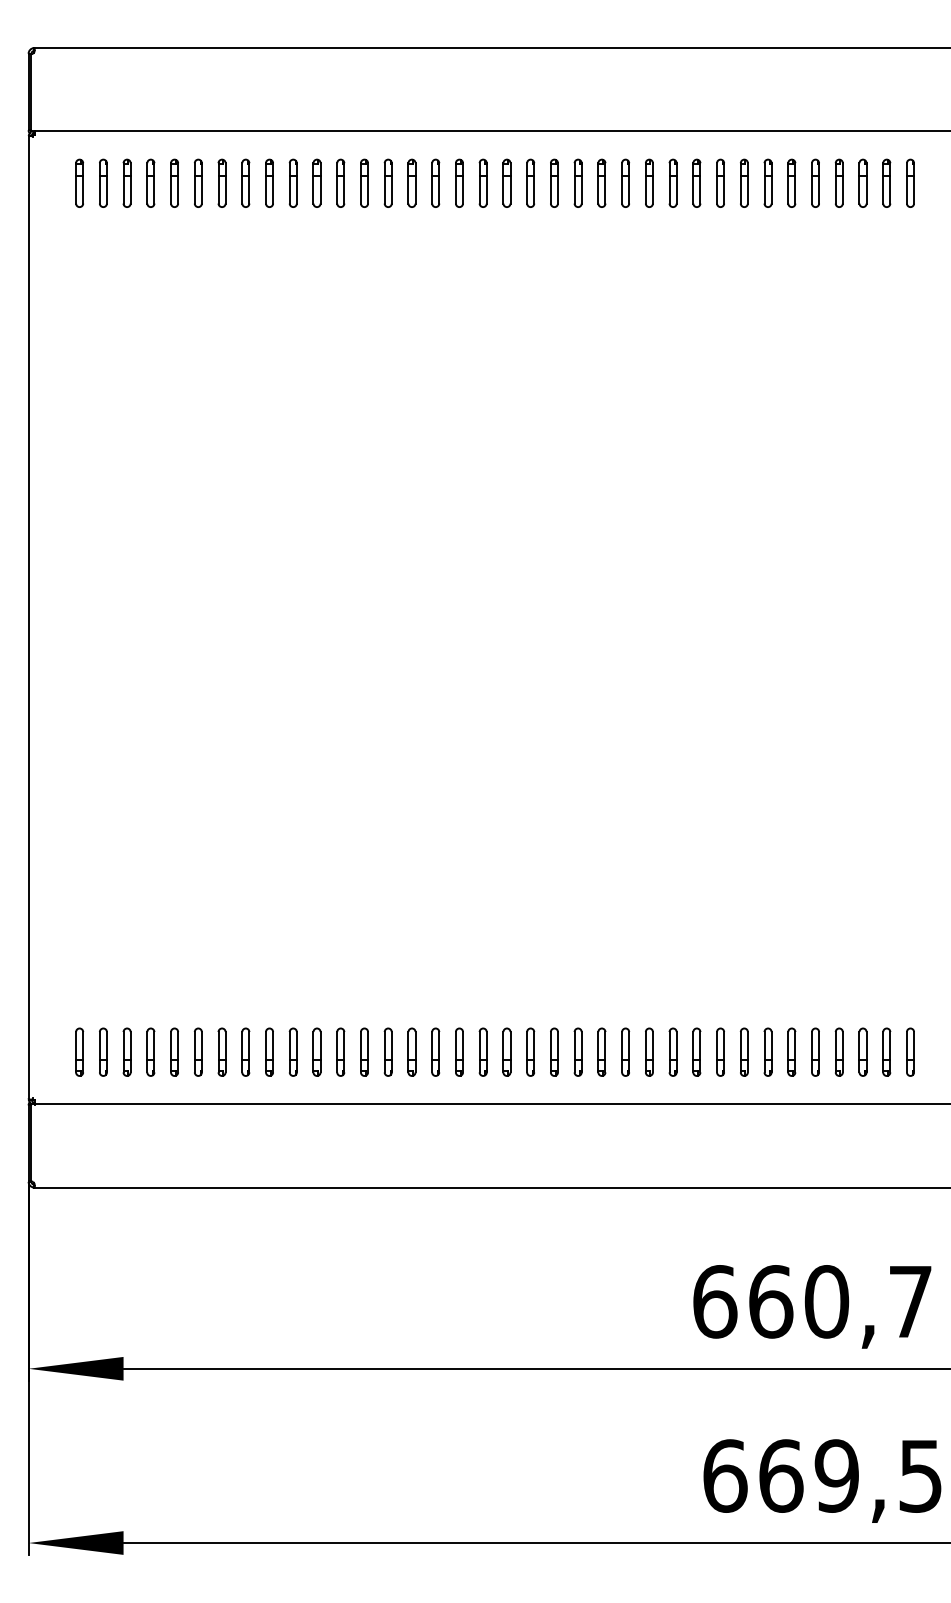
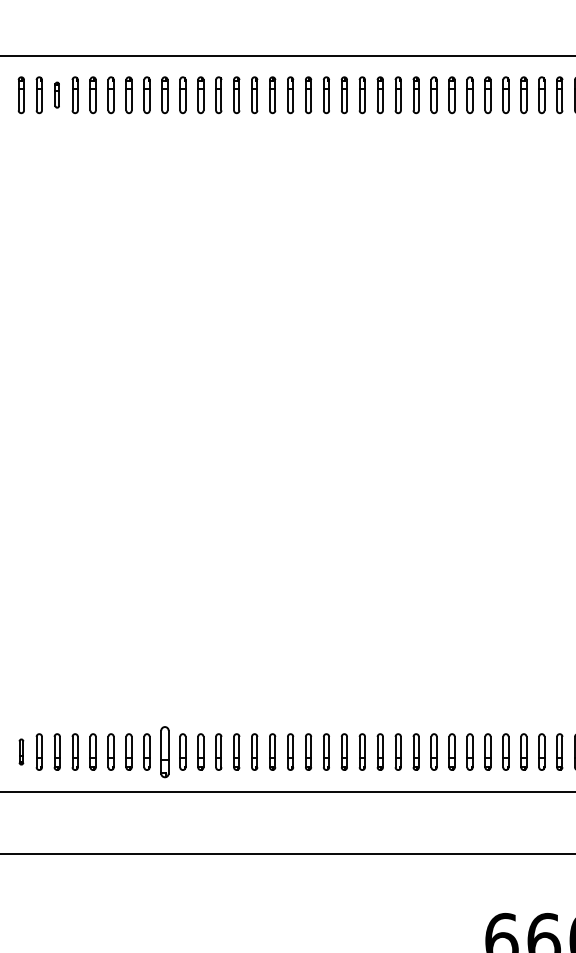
part: (126, 182) -> (56, 94), size x0.7
part: (79, 1051) -> (21, 751), size x0.7
part: (269, 1051) -> (164, 751), size x1.4

